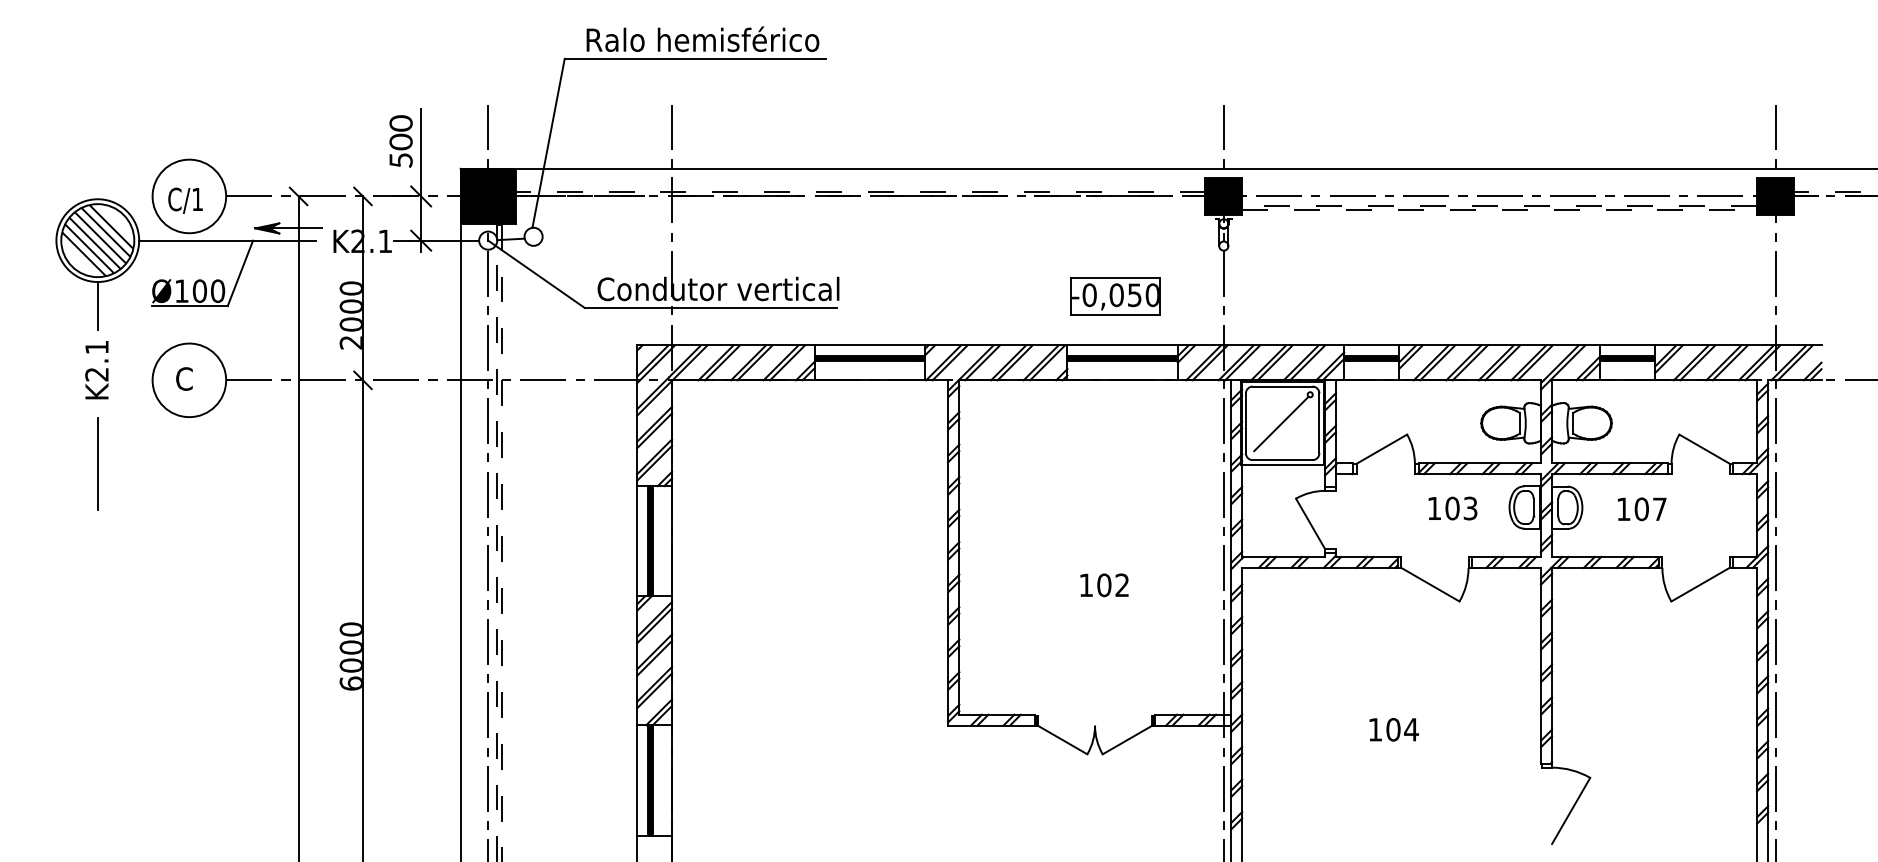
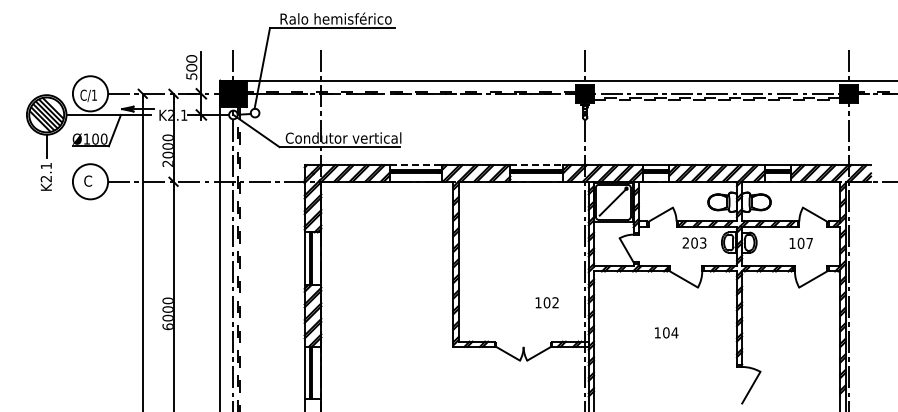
part: (1115, 296) -> (533, 141), removed
line: (871, 346) -> (416, 165), solid -> dashed
line: (1124, 346) -> (537, 165), solid -> dashed
line: (97, 463) -> (46, 221), removed
text: (1433, 507) -> (685, 242), 103 -> 203
text: (1640, 509) -> (800, 243), moved
text: (1103, 584) -> (546, 302), moved
text: (1393, 728) -> (666, 332), moved

